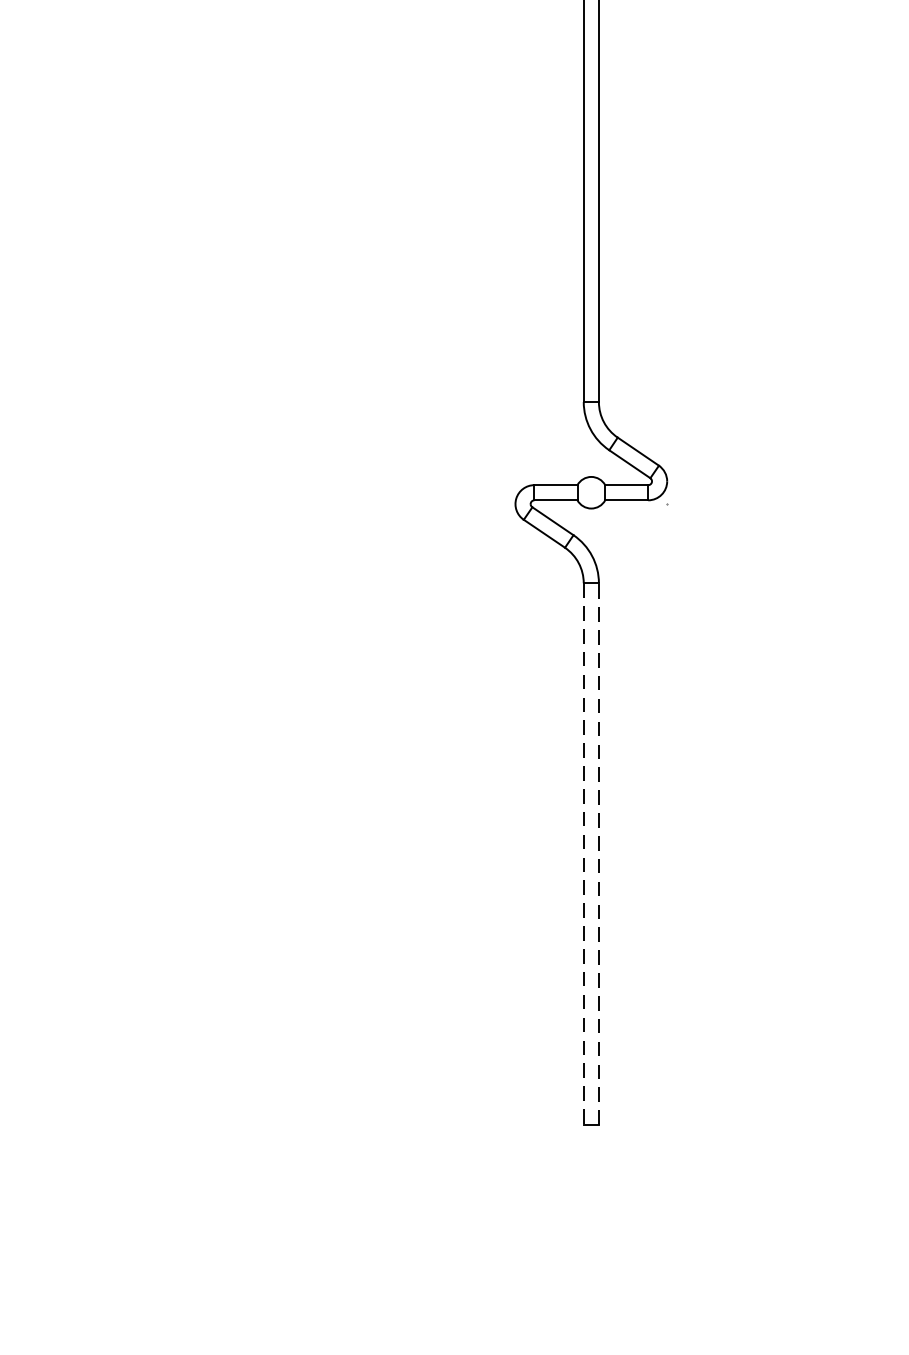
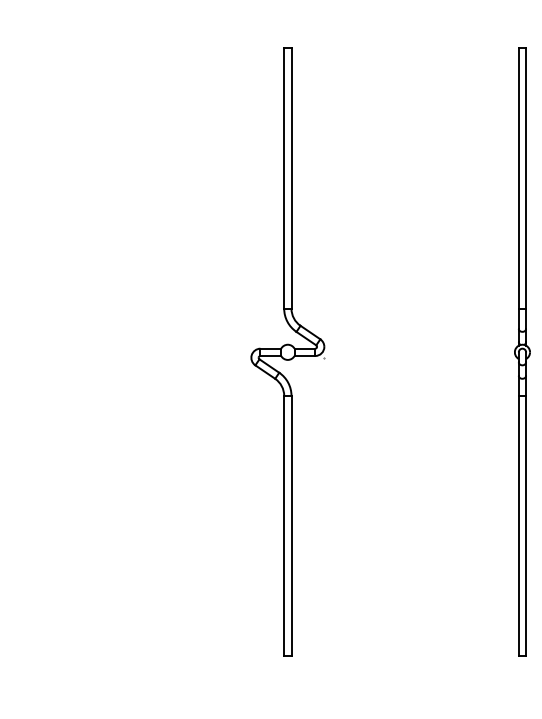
line: (598, 852) -> (291, 525), dashed -> solid
line: (584, 854) -> (284, 526), dashed -> solid

